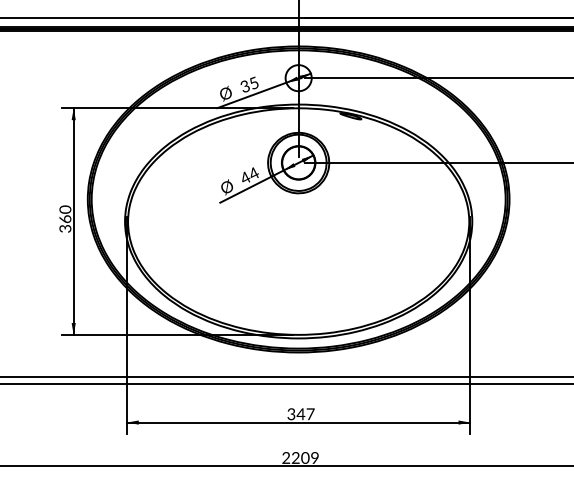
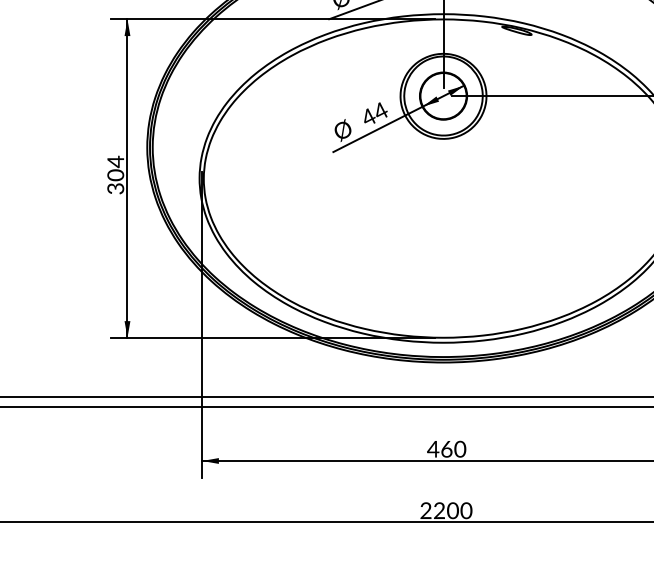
text: (65, 214) -> (115, 168), 360 -> 304
text: (300, 414) -> (446, 449), 347 -> 460
text: (314, 458) -> (465, 511), 2209 -> 2200

